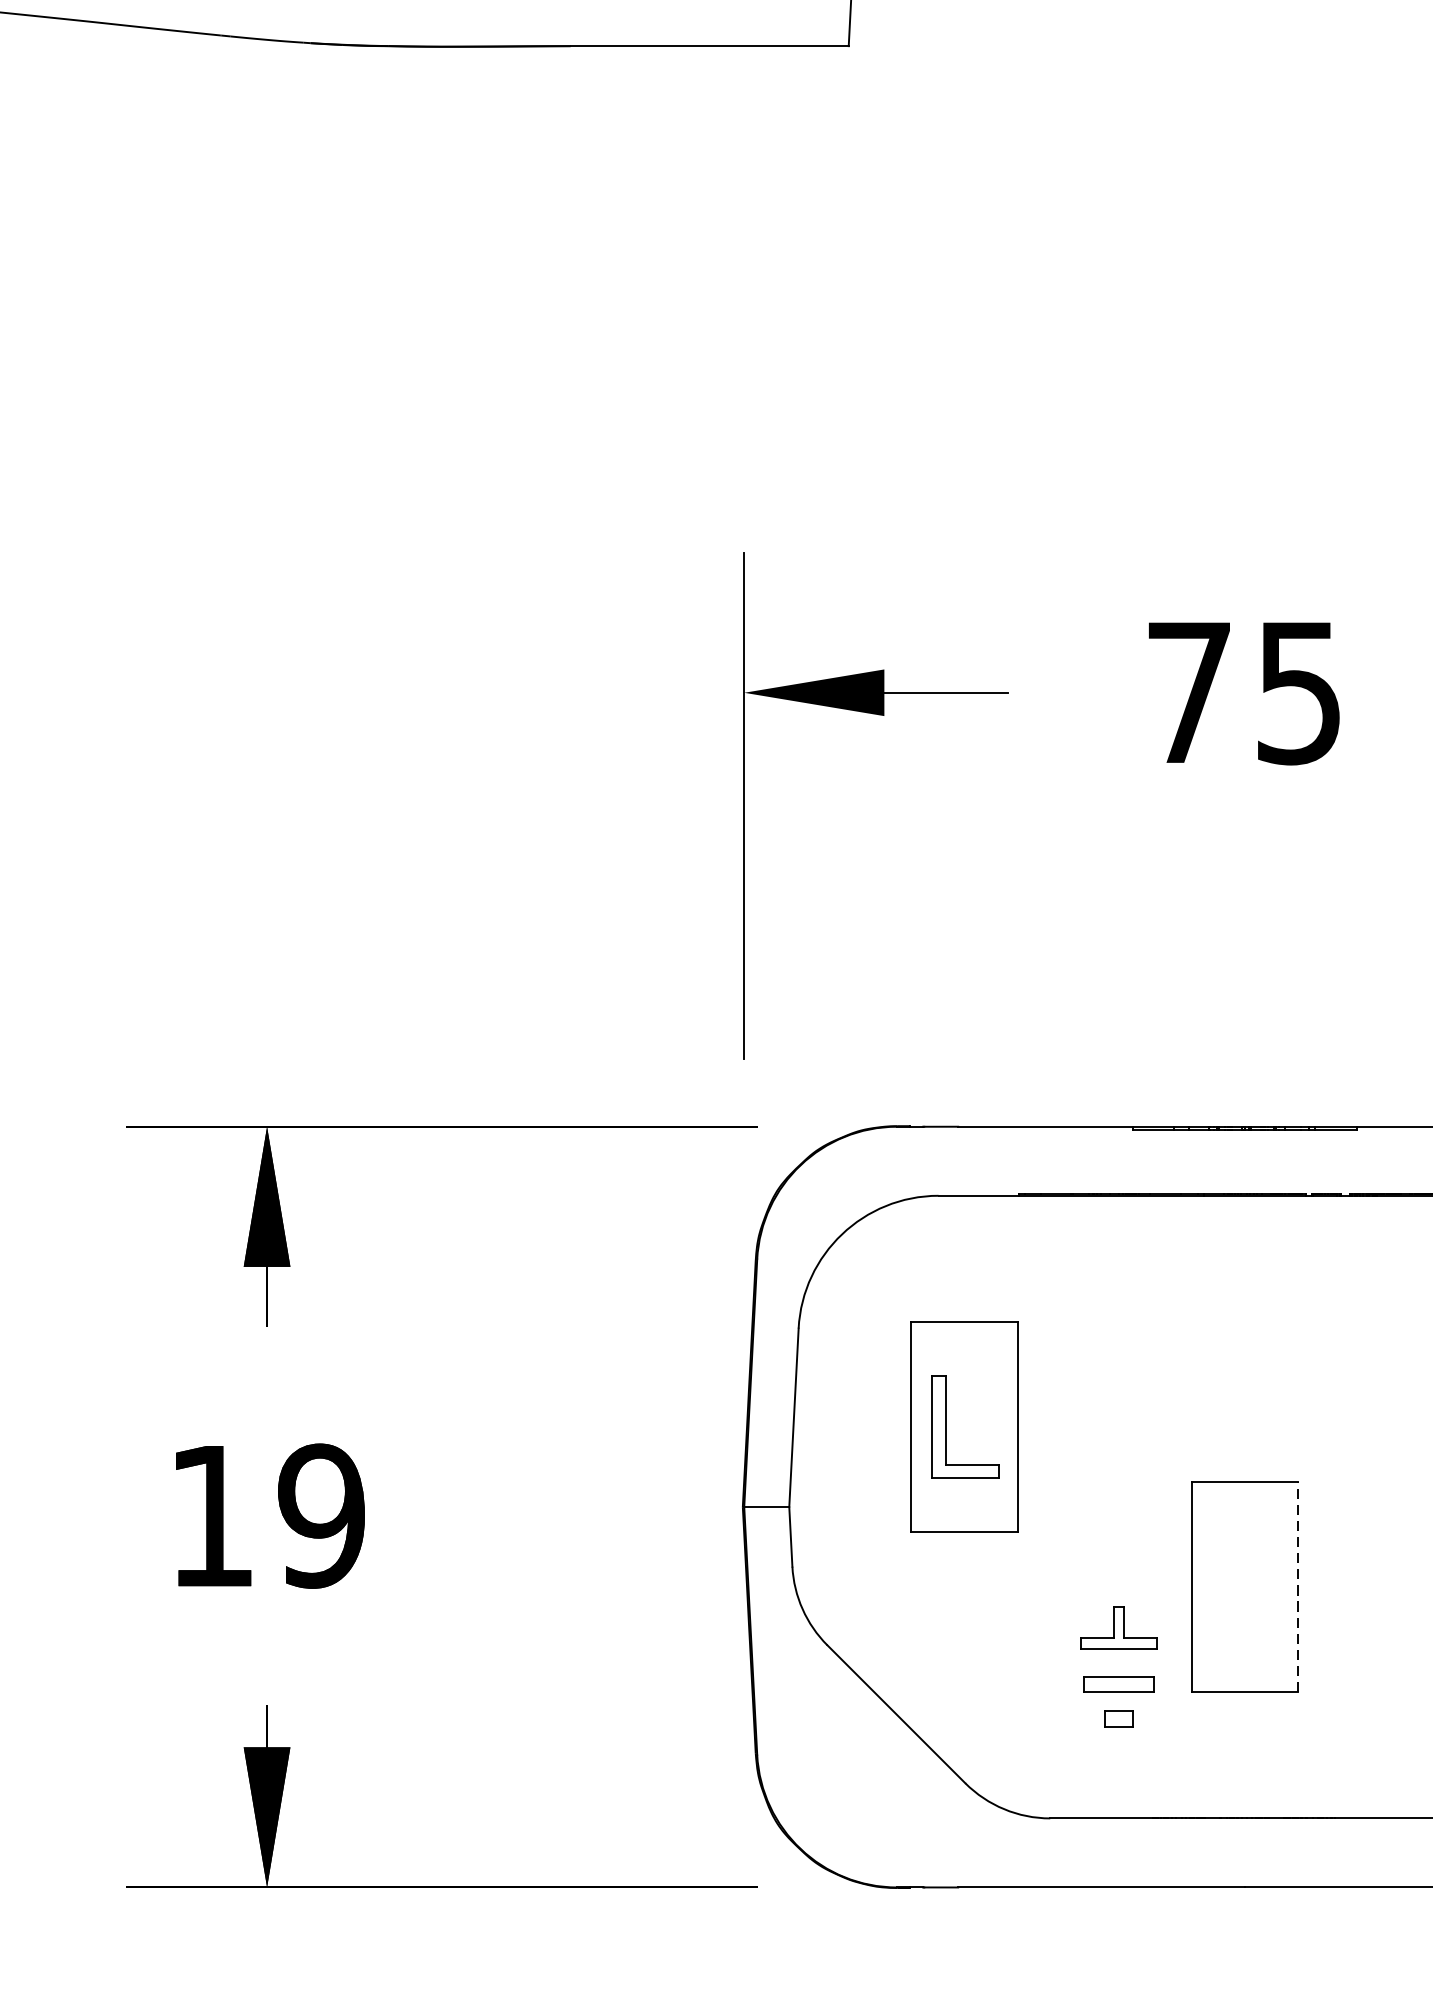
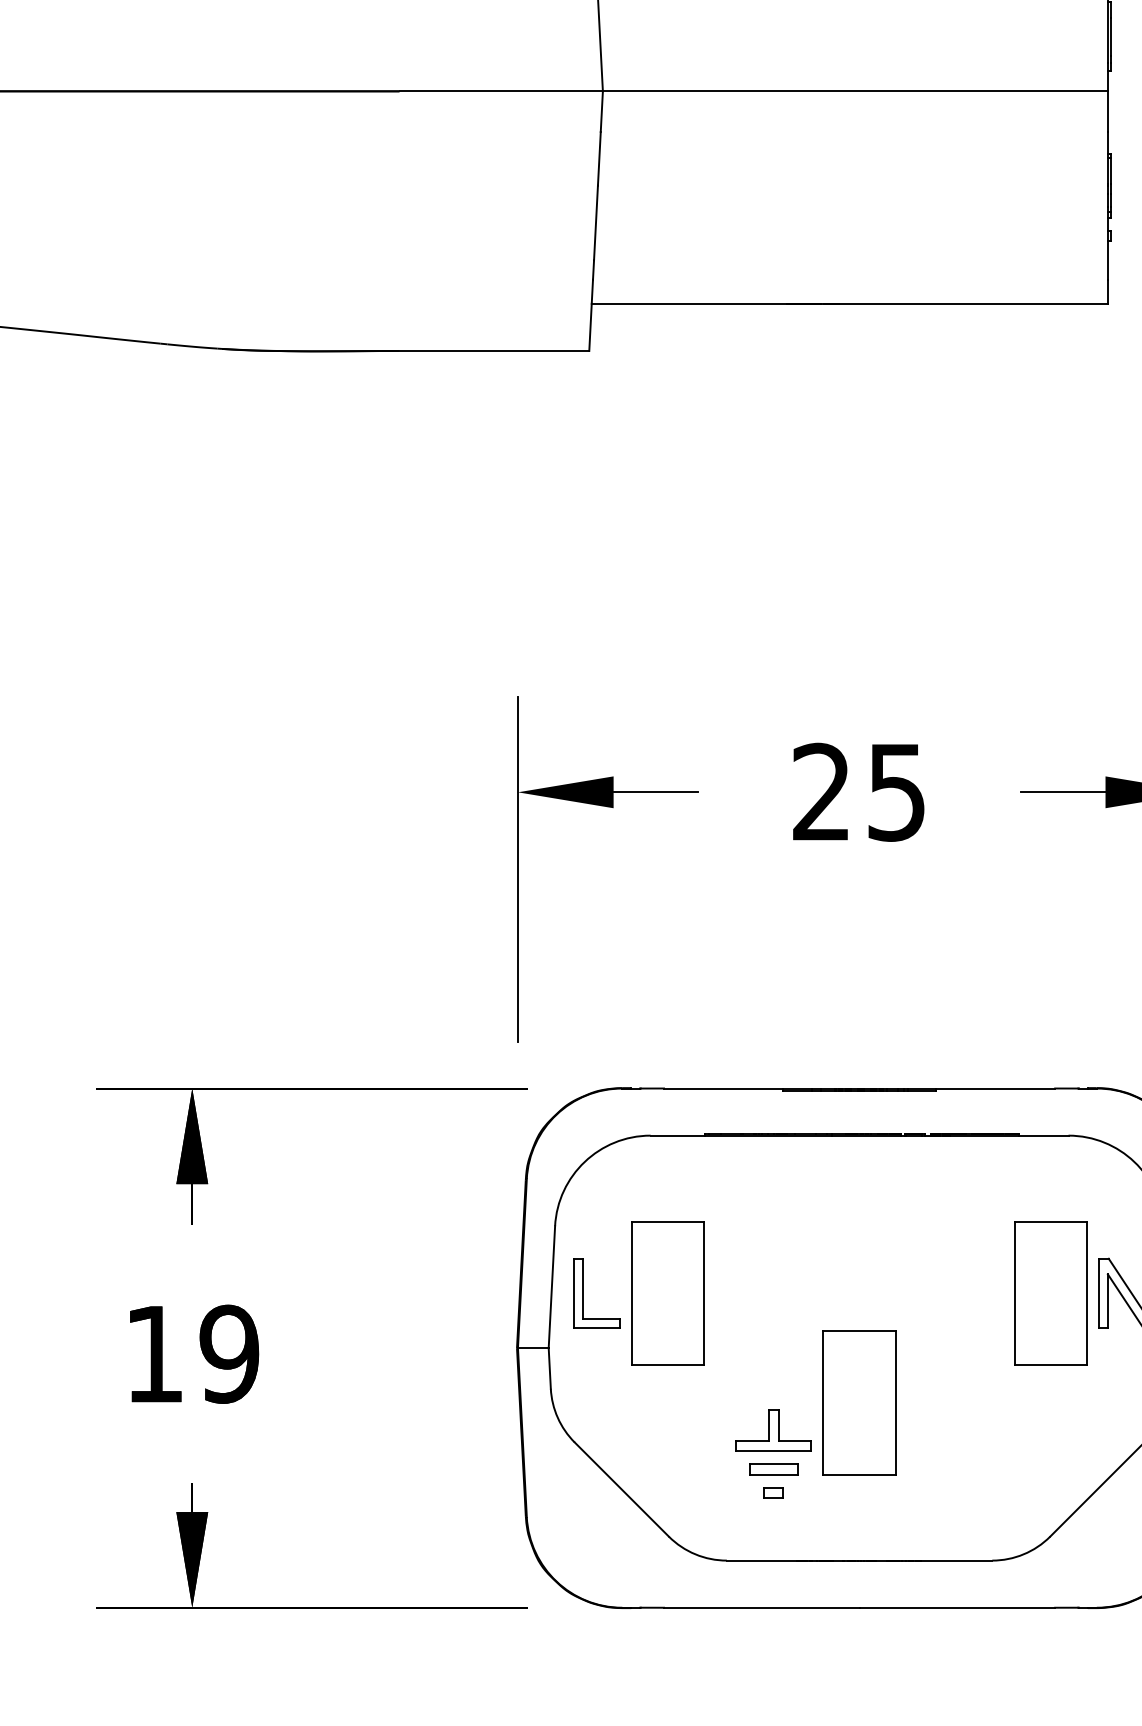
text: (1188, 691) -> (821, 791), 75 -> 25
part: (945, 1427) -> (583, 1293), moved
line: (1297, 1586) -> (895, 1402), dashed -> solid
part: (1118, 1627) -> (773, 1430), size x1.43

